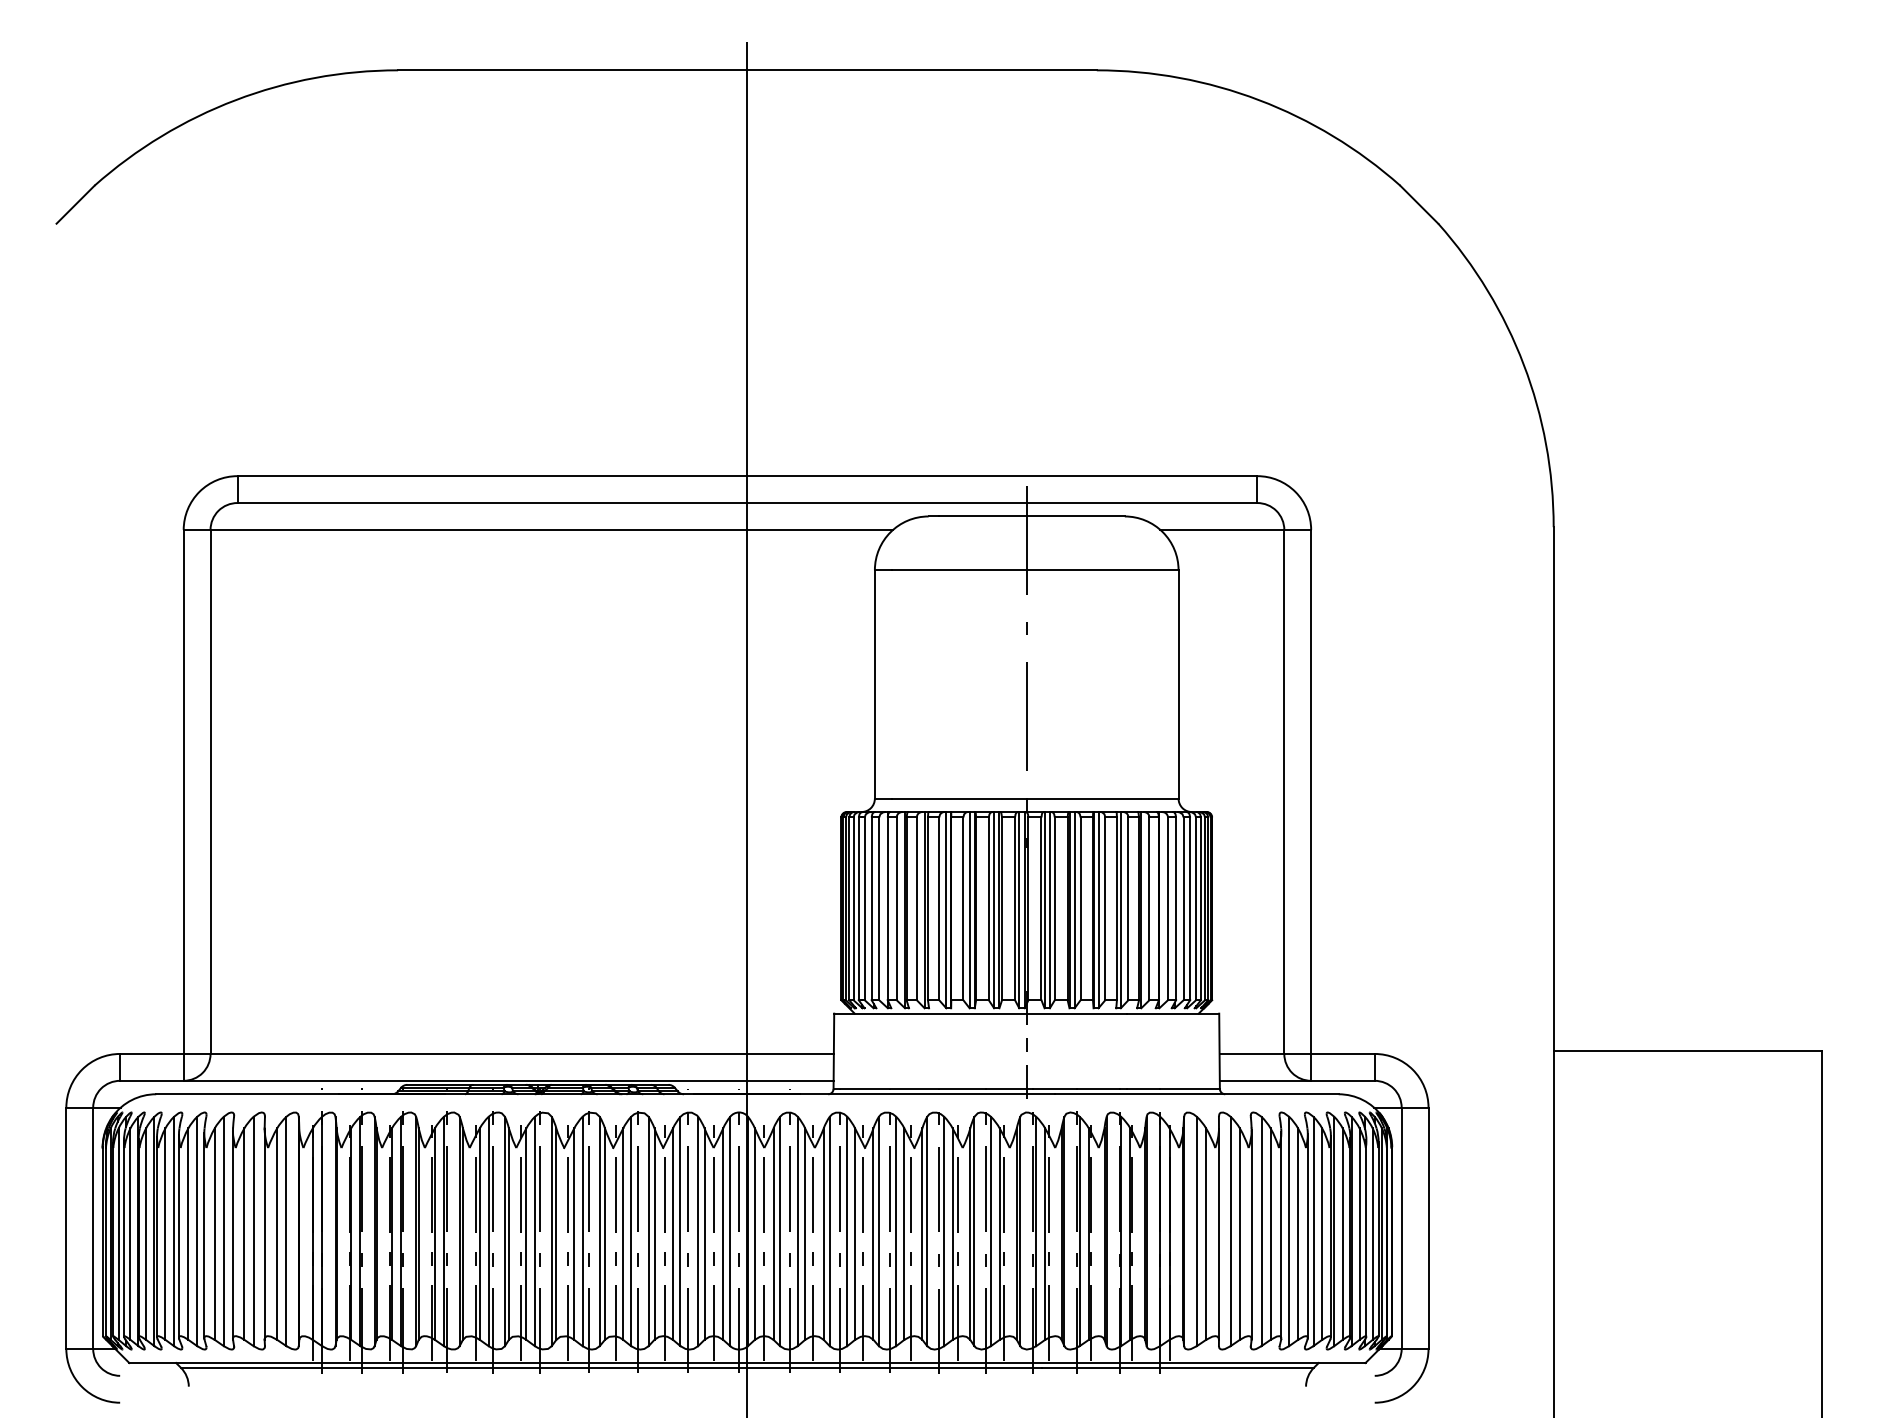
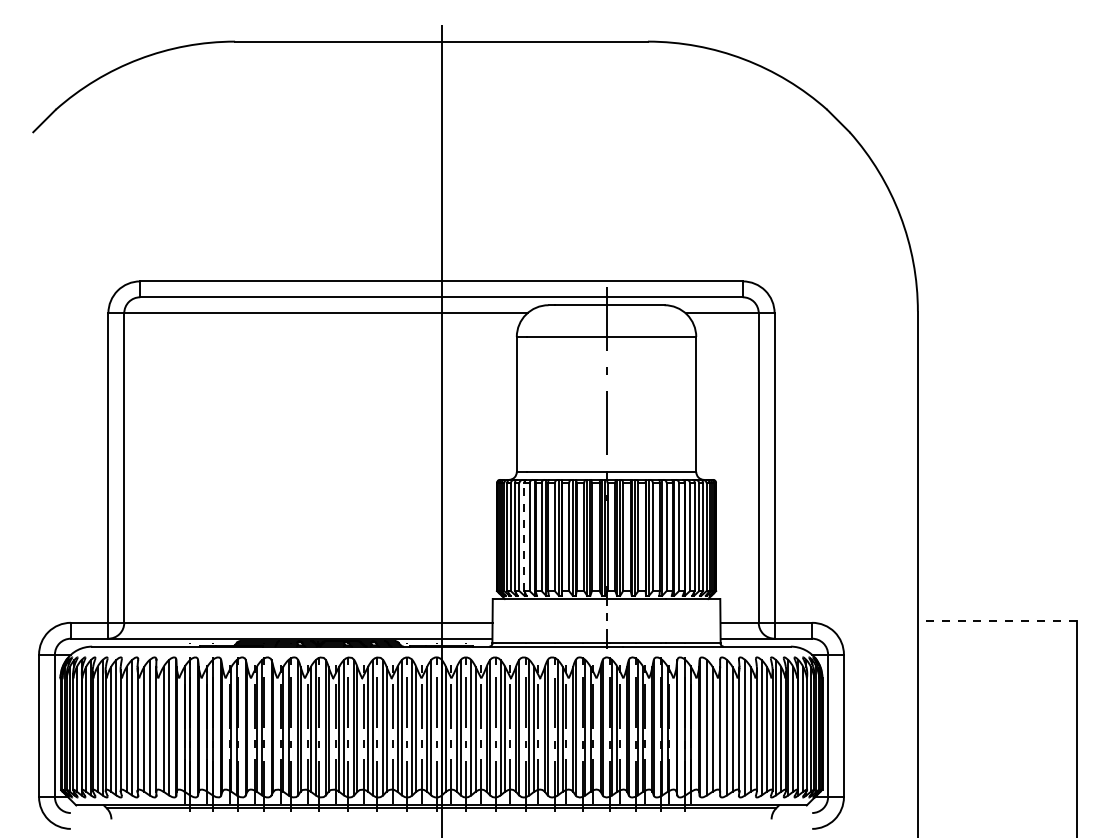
line: (887, 909) -> (524, 537), solid -> dashed
line: (1686, 1051) -> (996, 621), solid -> dashed

